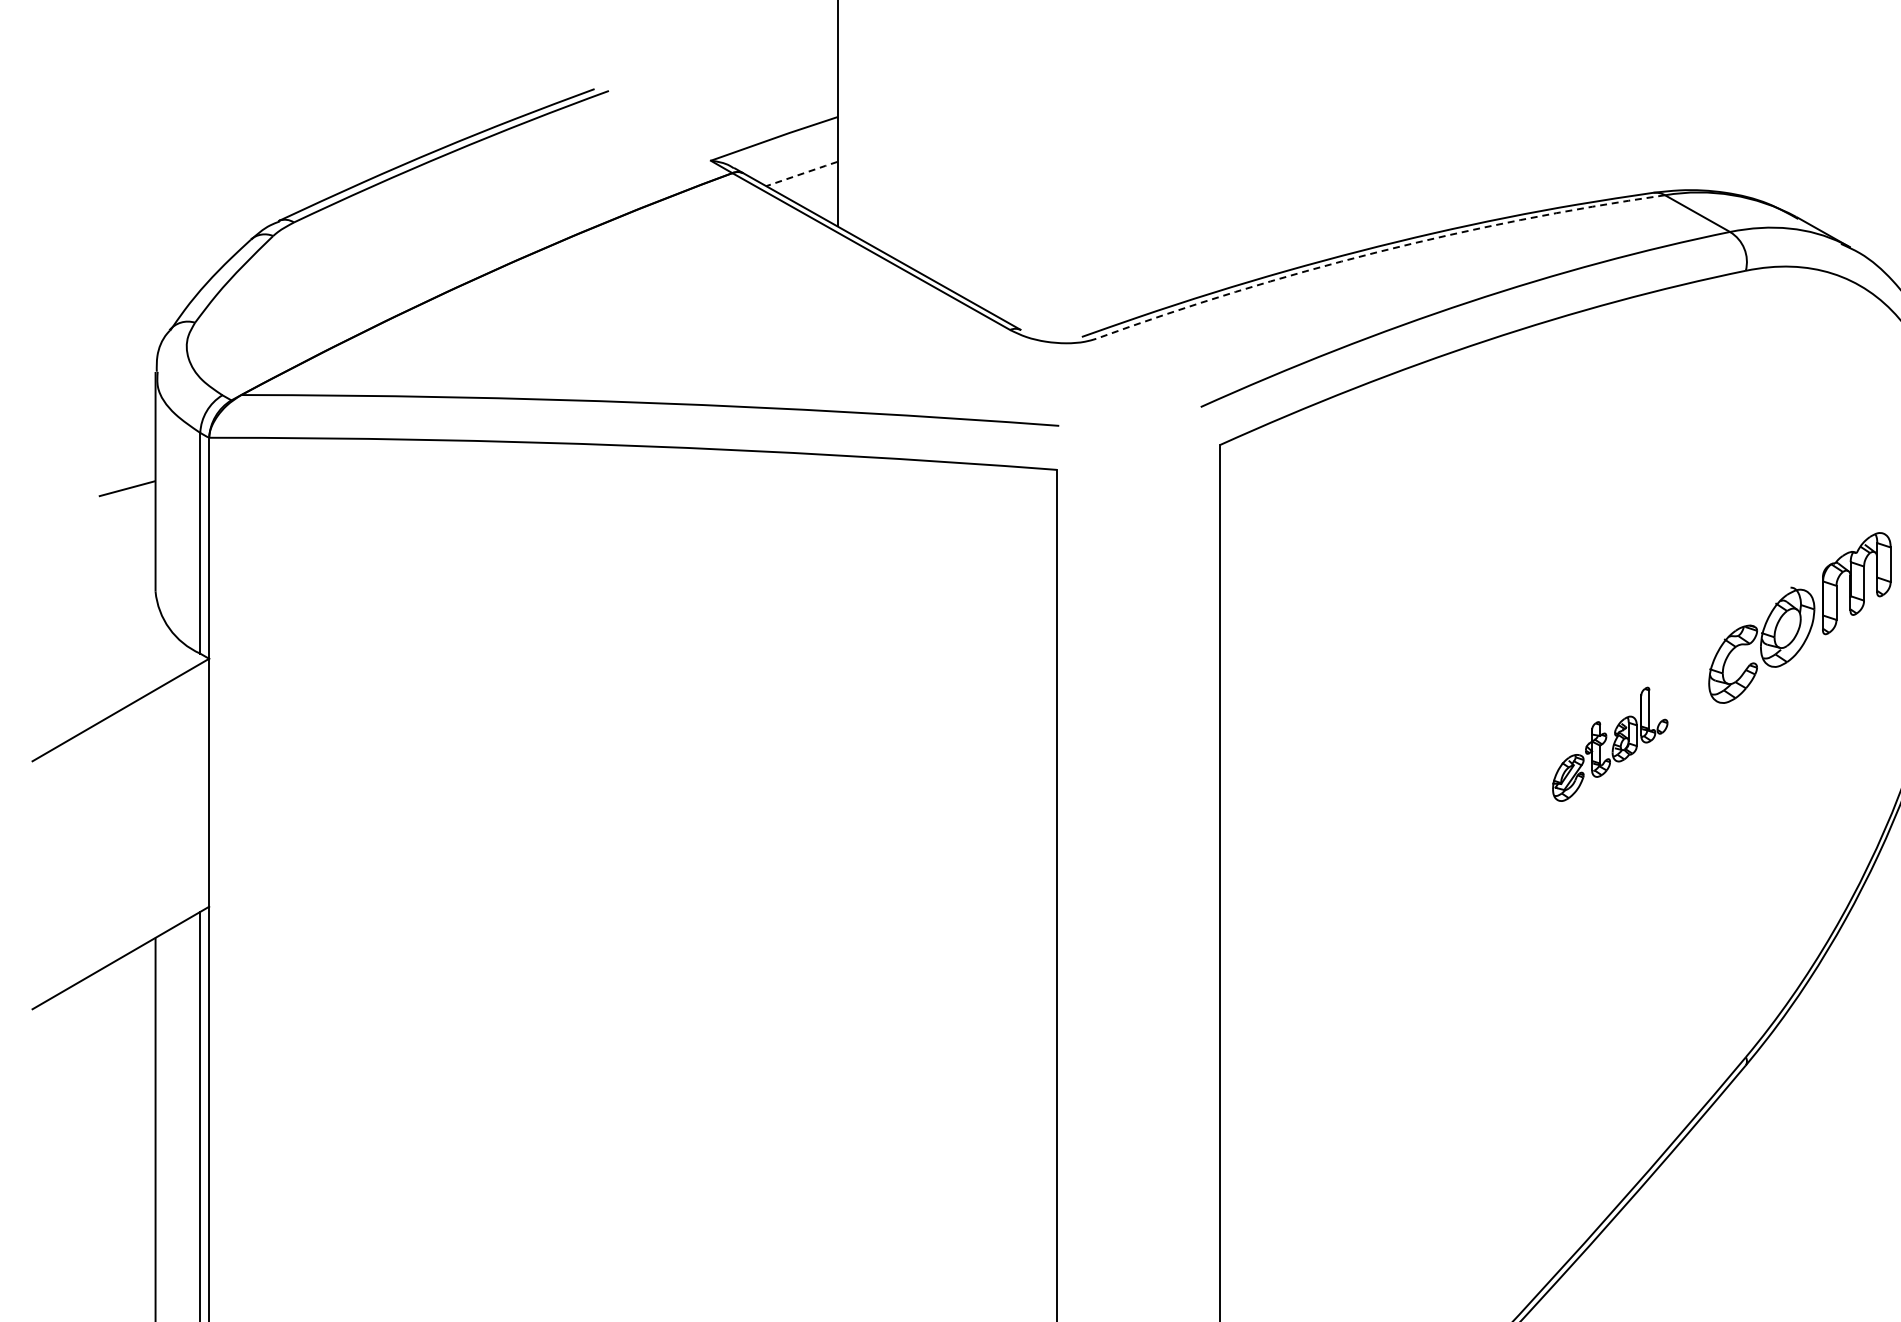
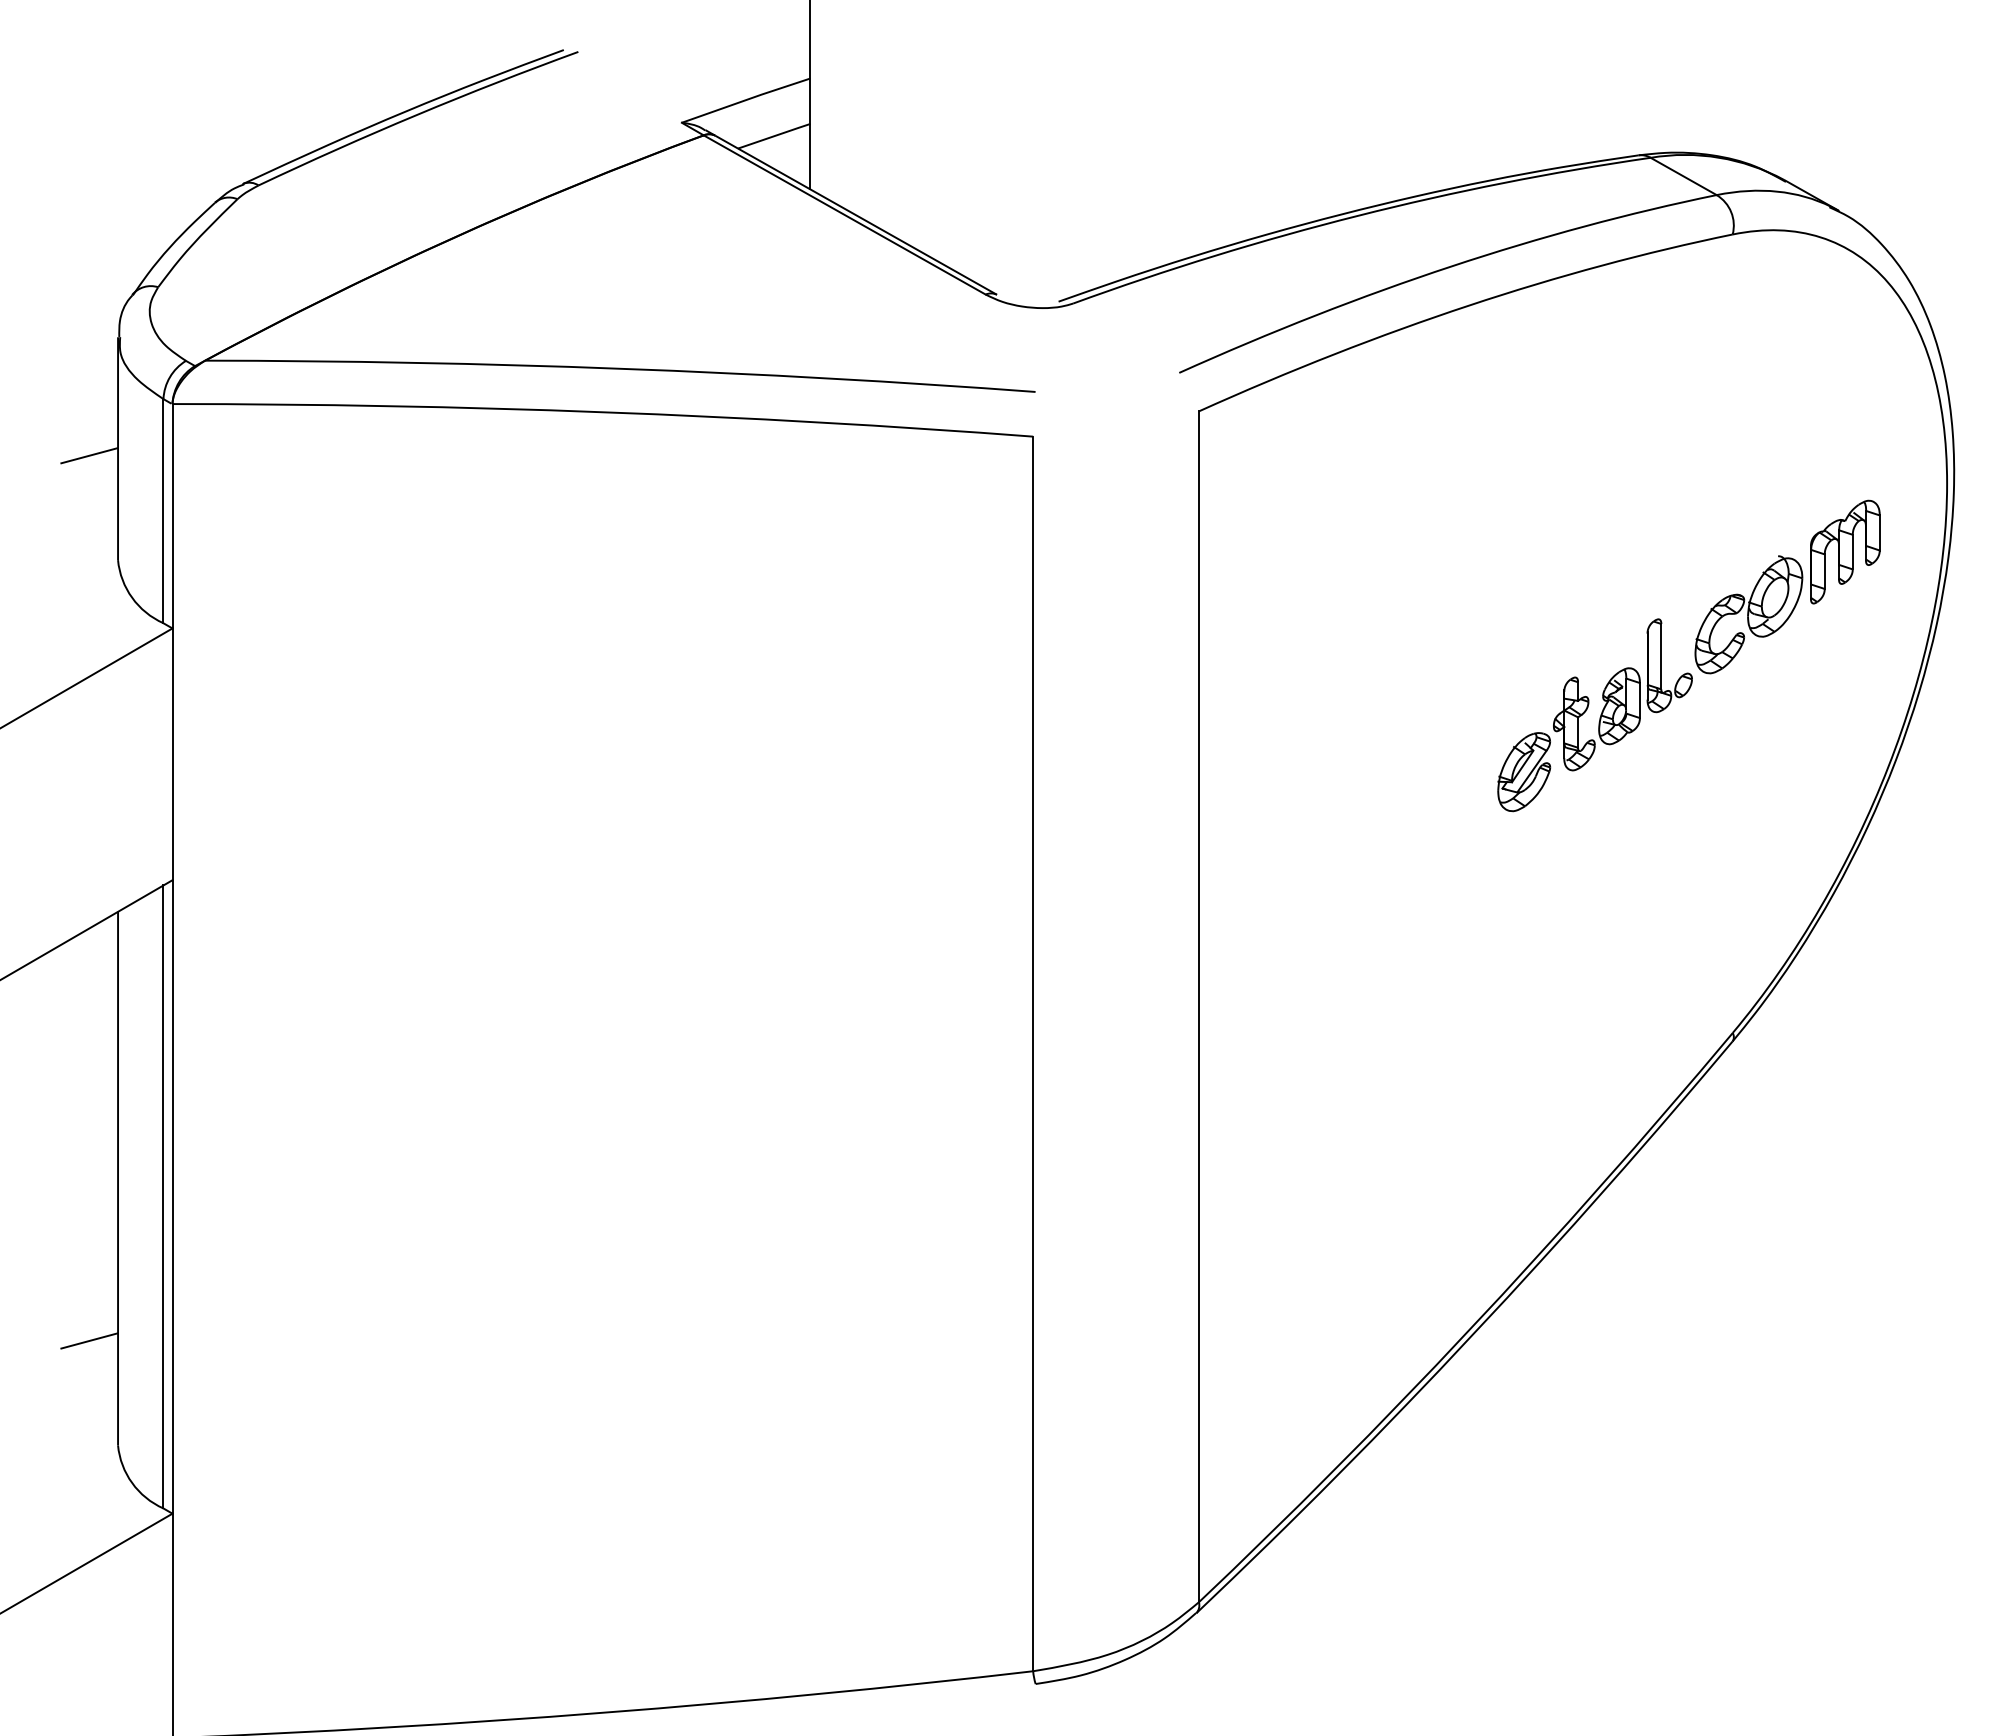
line: (802, 174) -> (774, 136), dashed -> solid
arc: (1377, 252) -> (1358, 215), dashed -> solid
part: (1609, 744) -> (1594, 715), size x1.67

